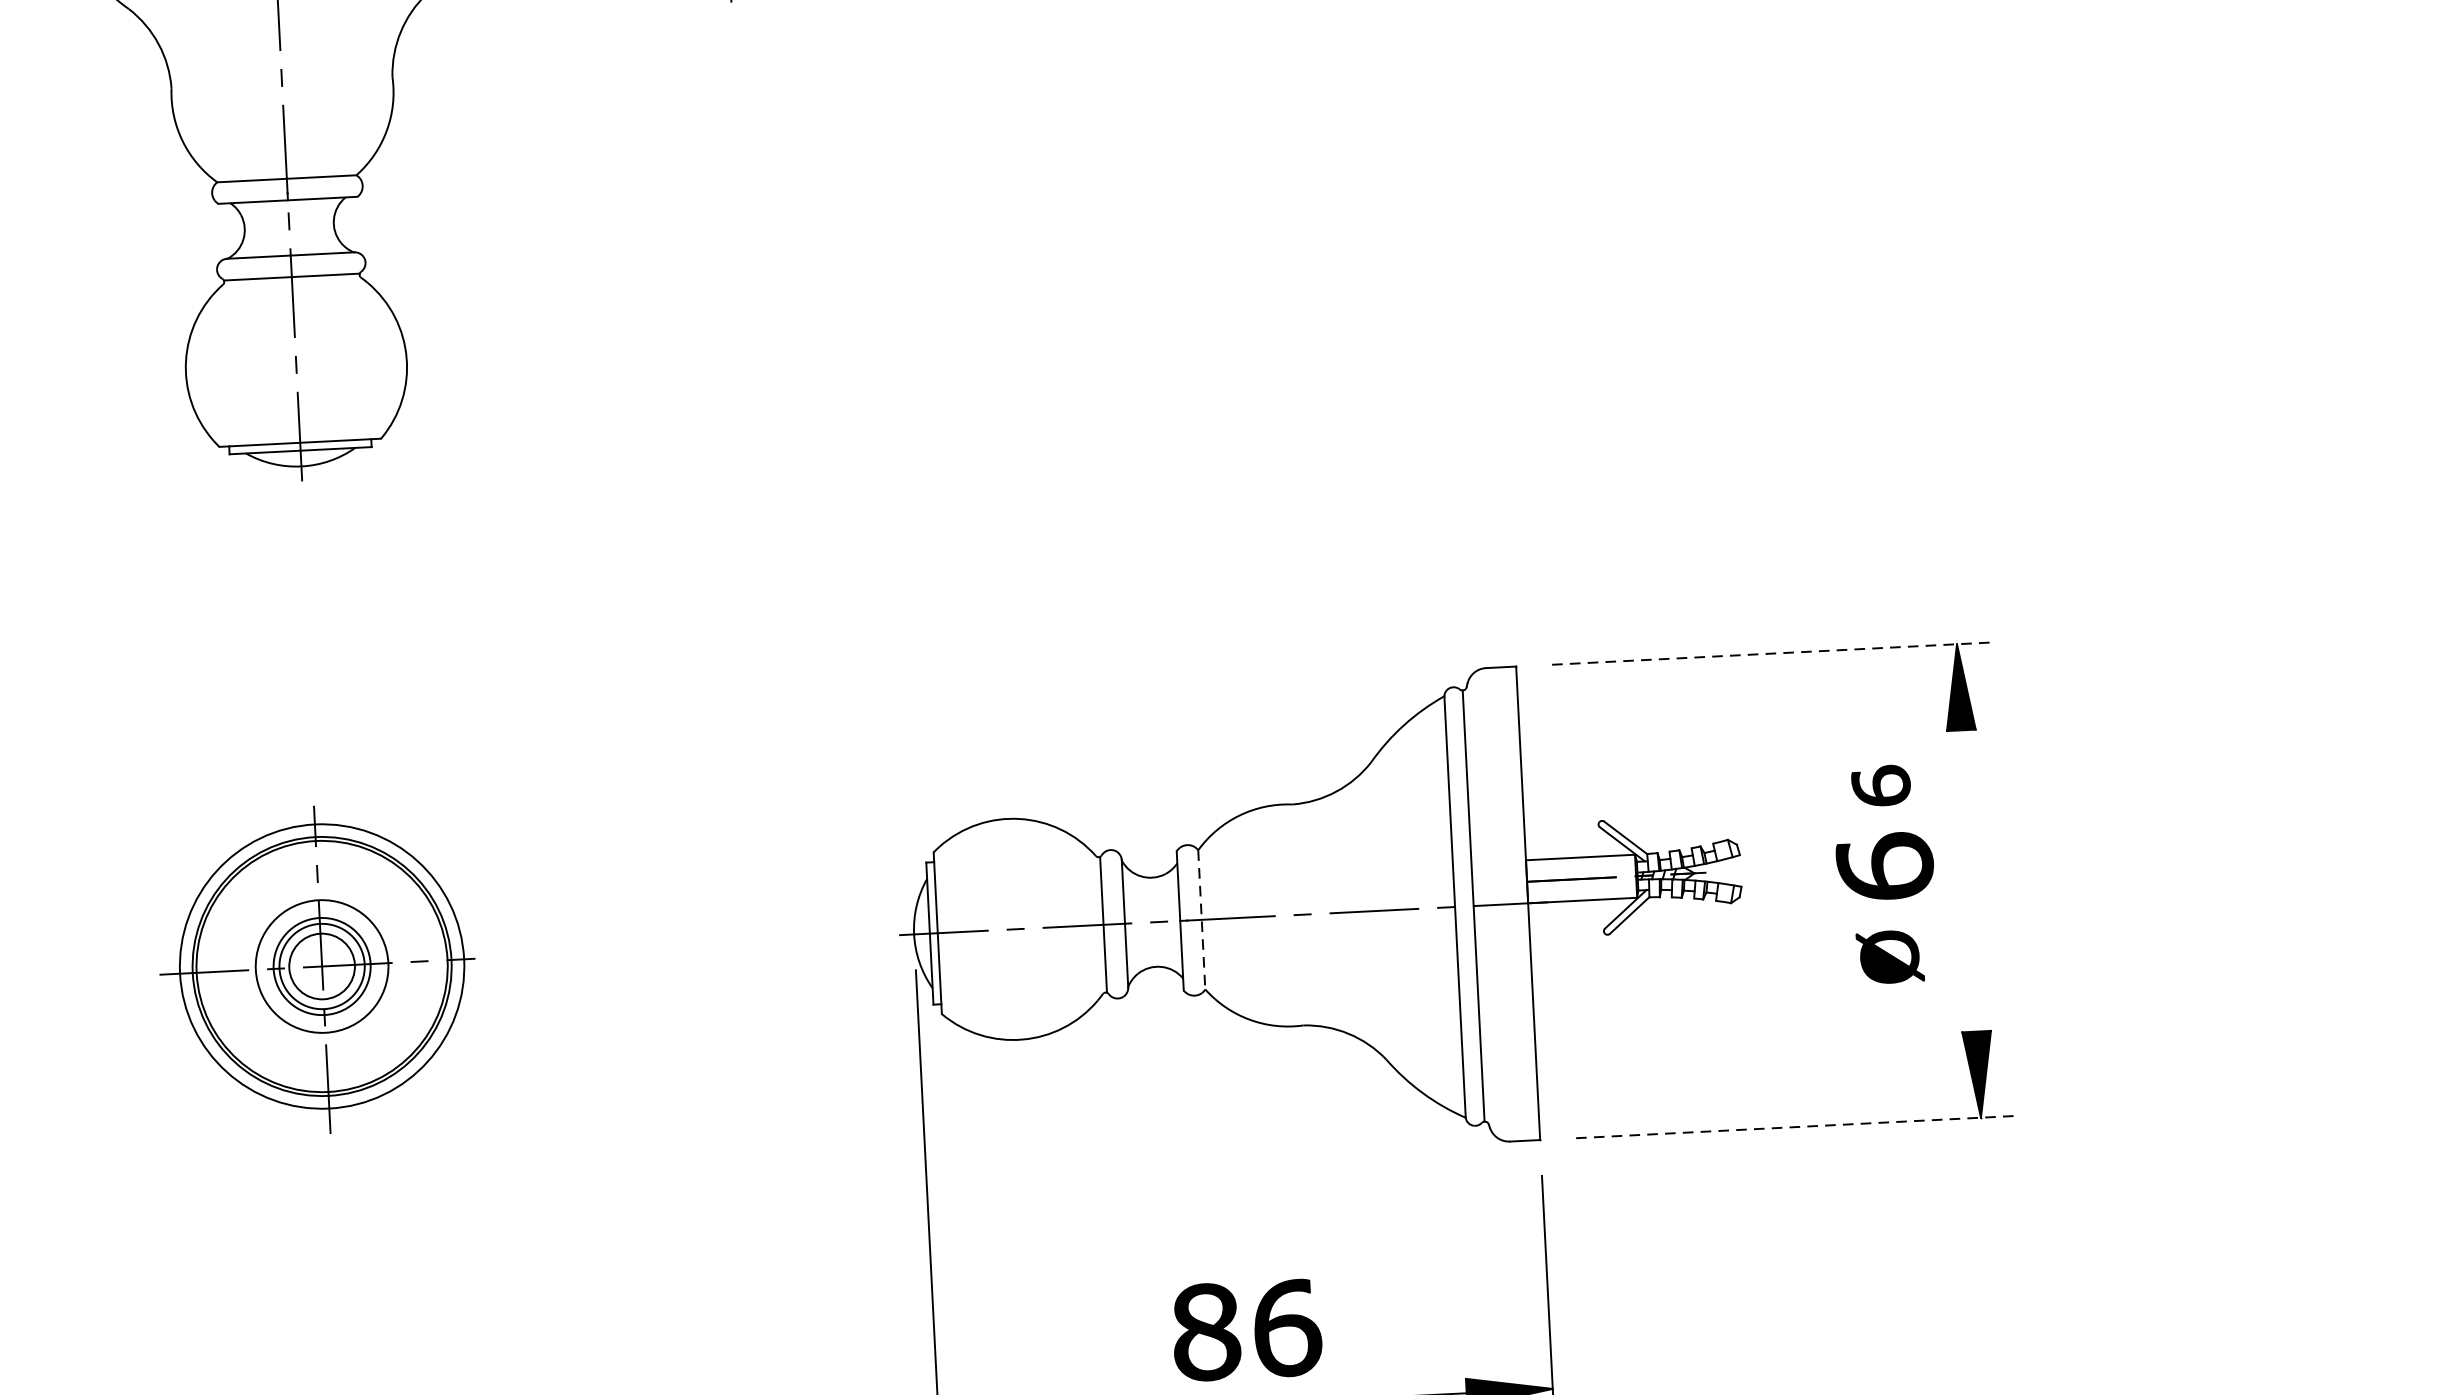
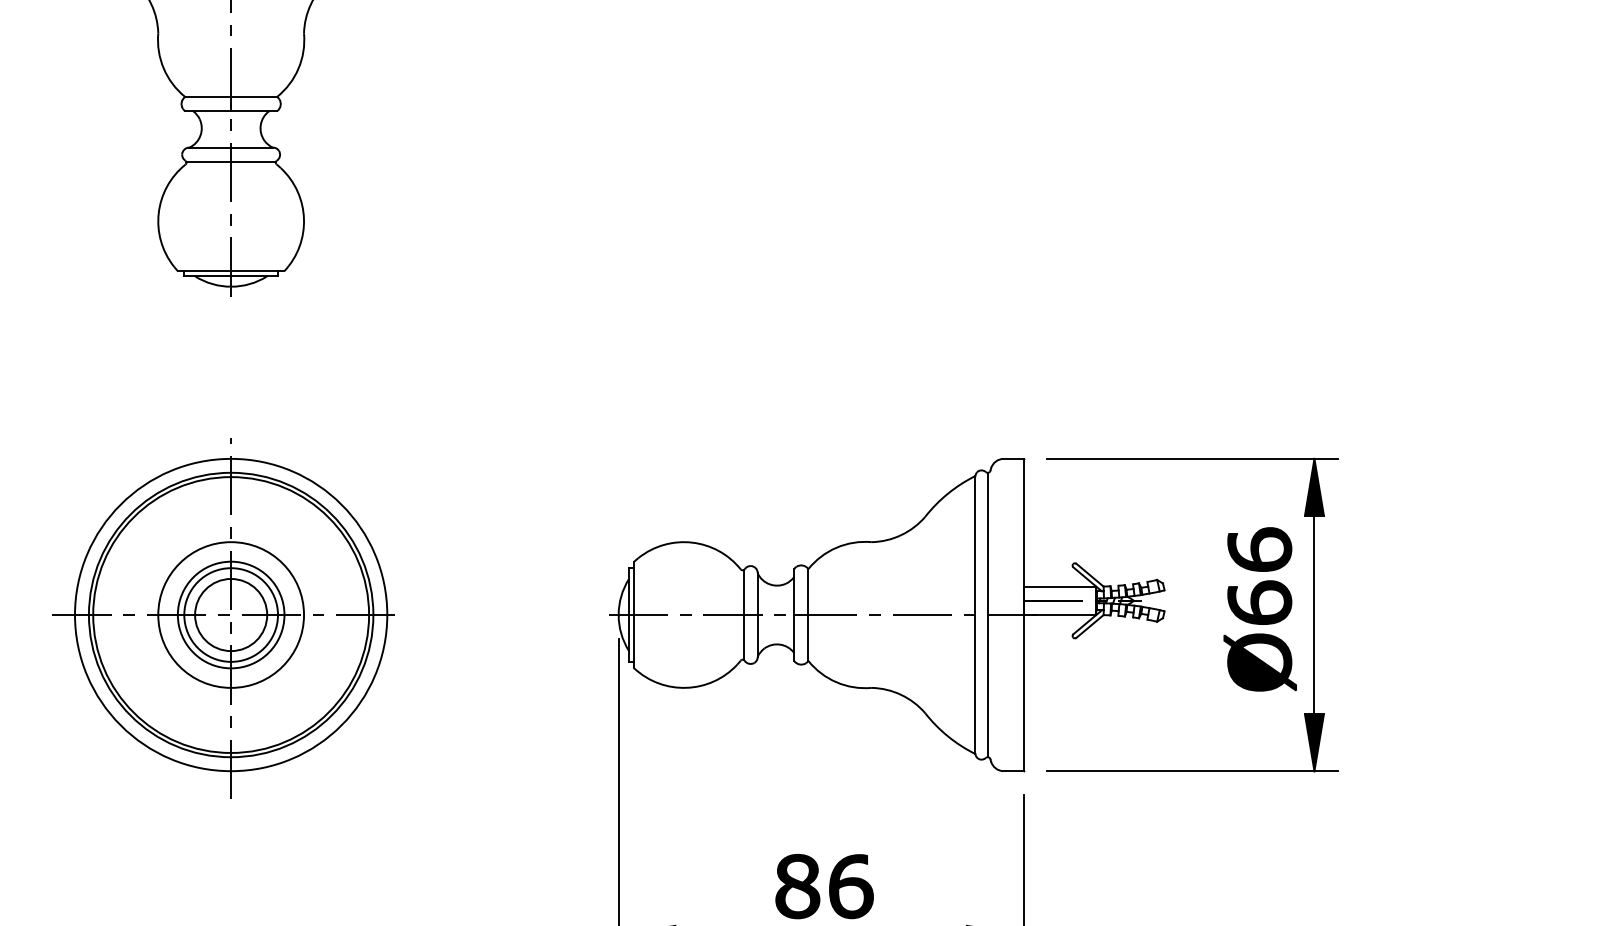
line: (1773, 652) -> (1193, 458), dashed -> solid
part: (1880, 785) -> (1259, 549), size x1.67
line: (1969, 880) -> (1314, 614), added
line: (1201, 920) -> (808, 615), dashed -> solid
part: (1889, 957) -> (1259, 662), size x1.67
part: (315, 970) -> (223, 618), size x1.67
line: (1797, 1127) -> (1193, 771), dashed -> solid

